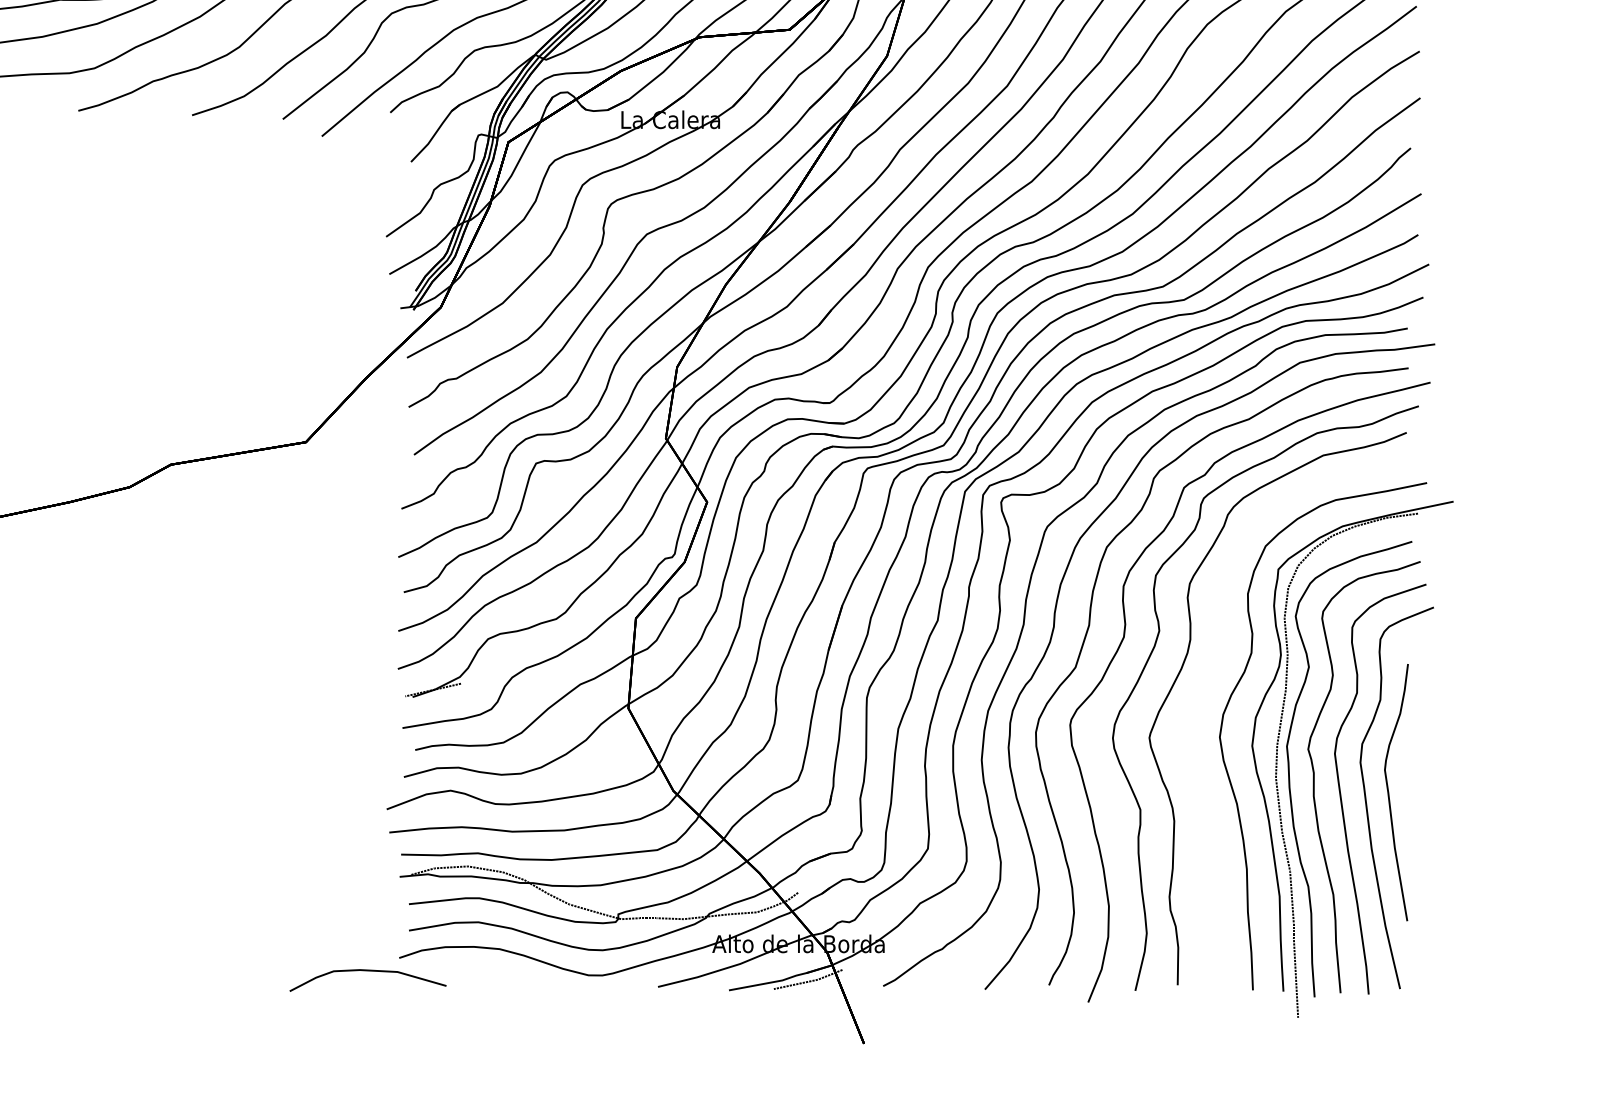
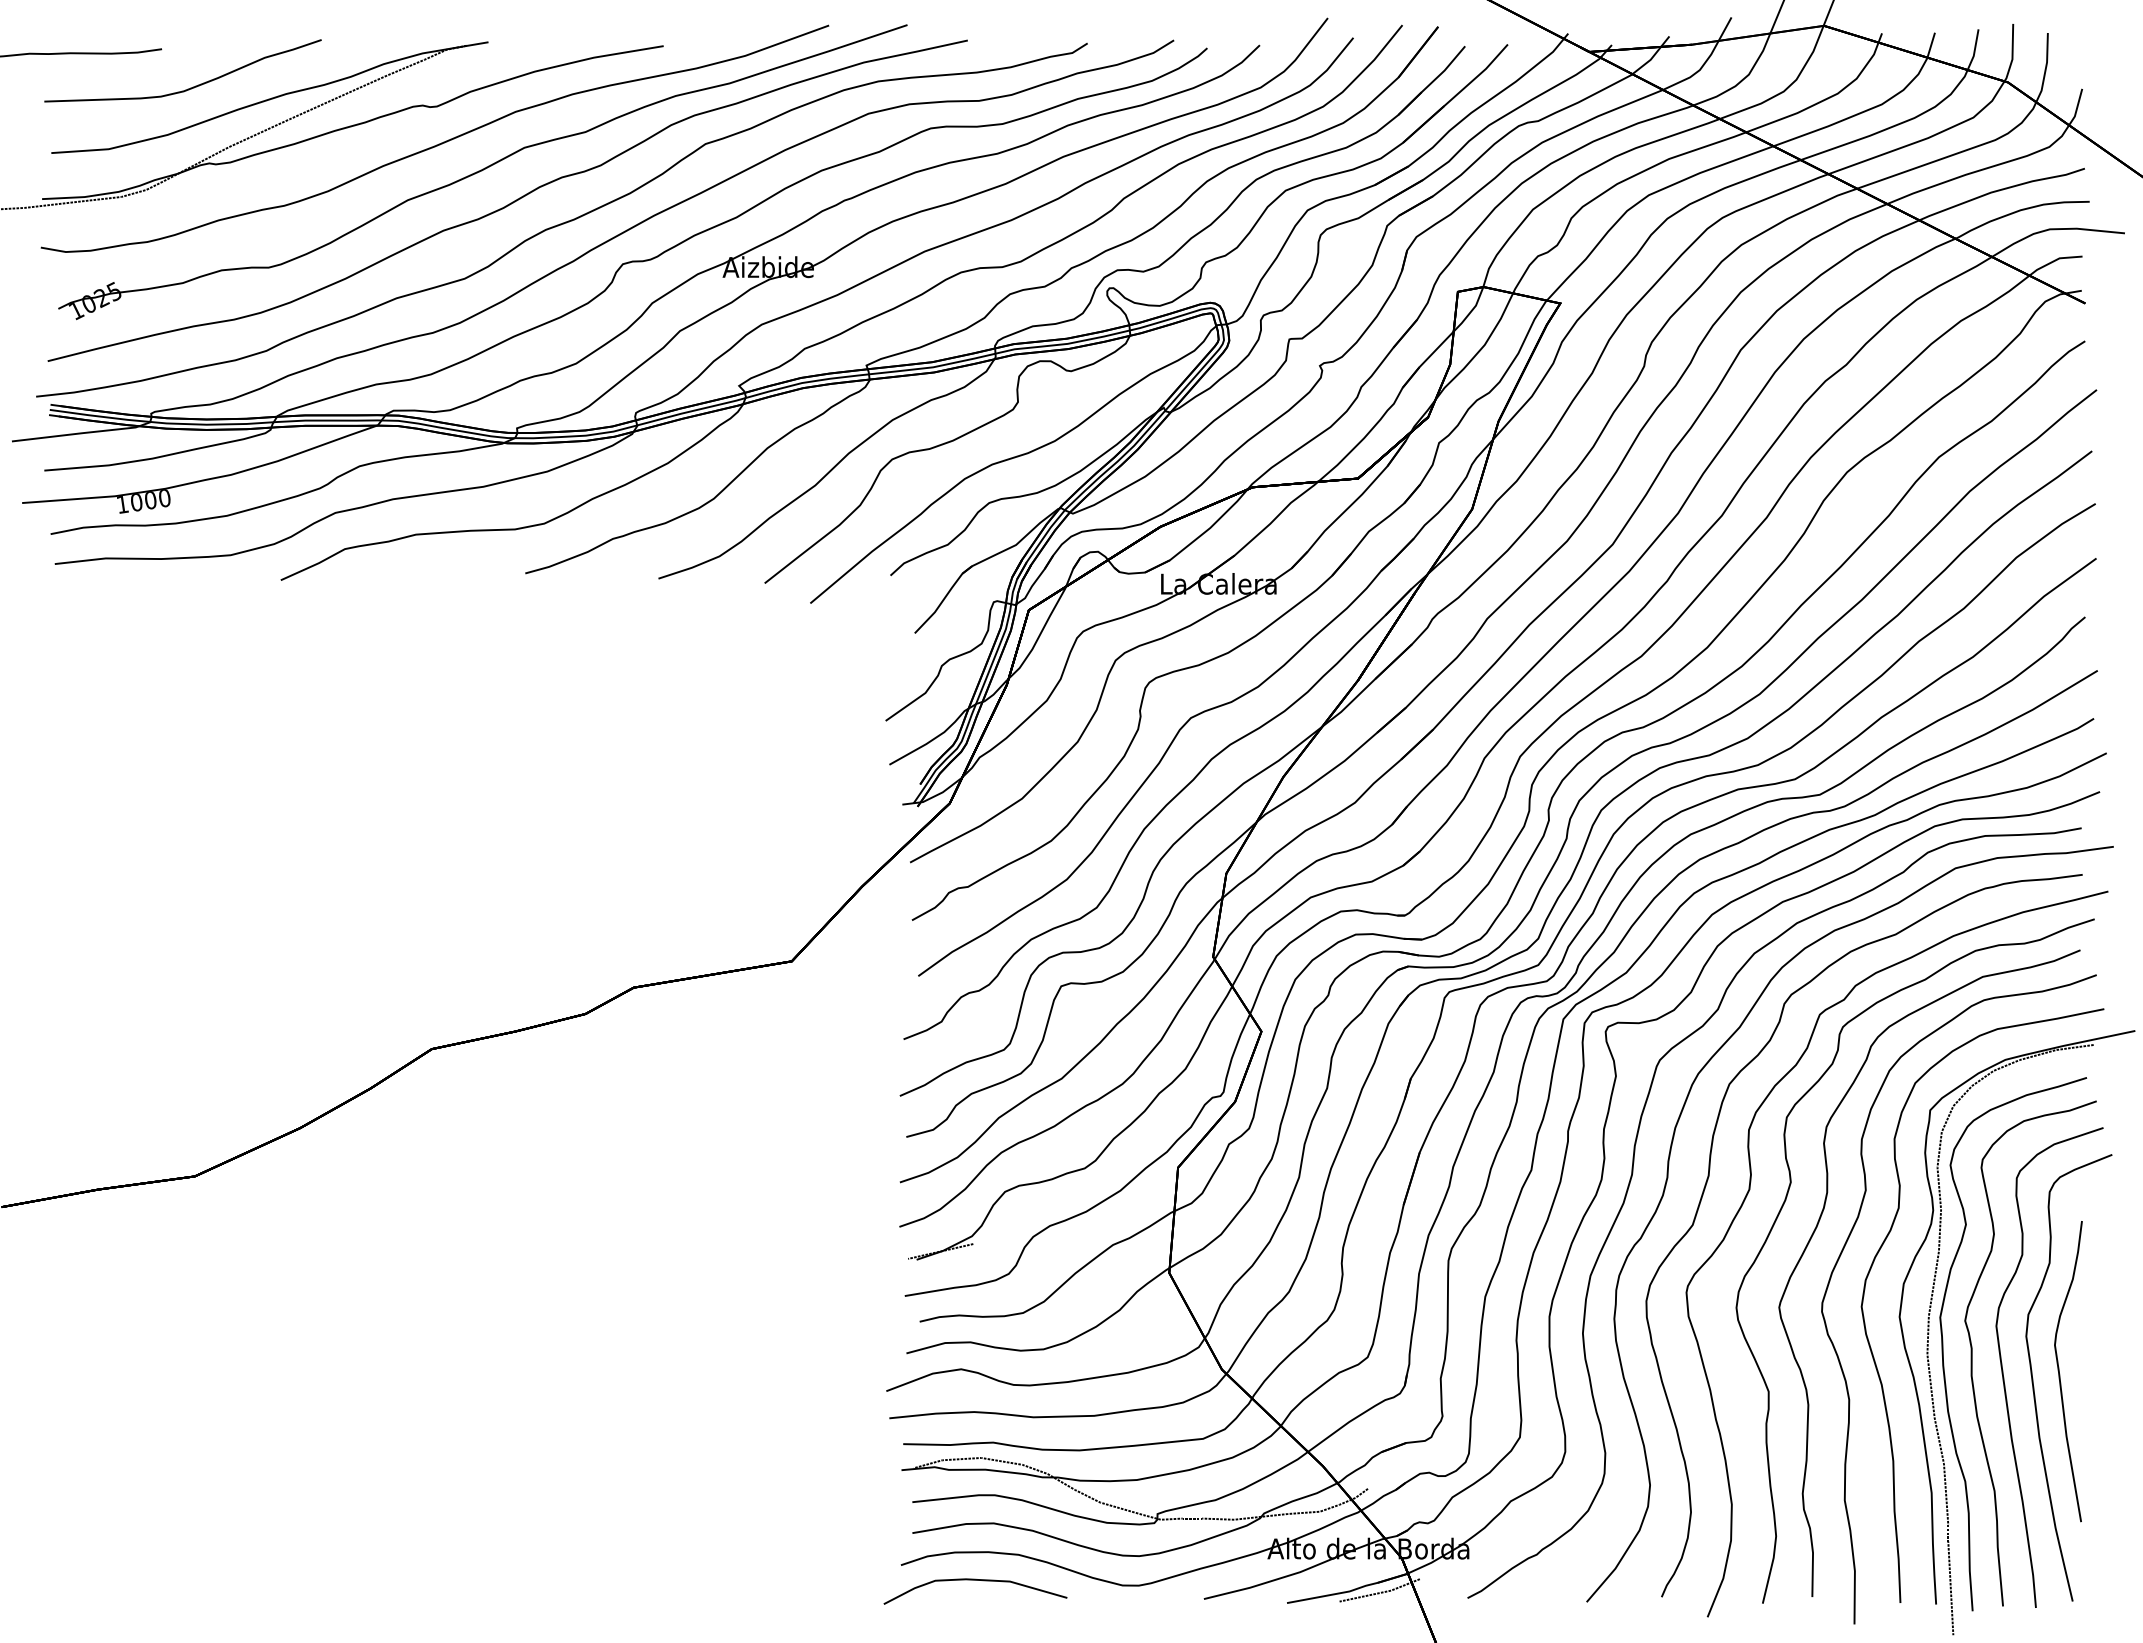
curve: (1206, 684) -> (1846, 1244), added
curve: (368, 971) -> (975, 1580), moved

